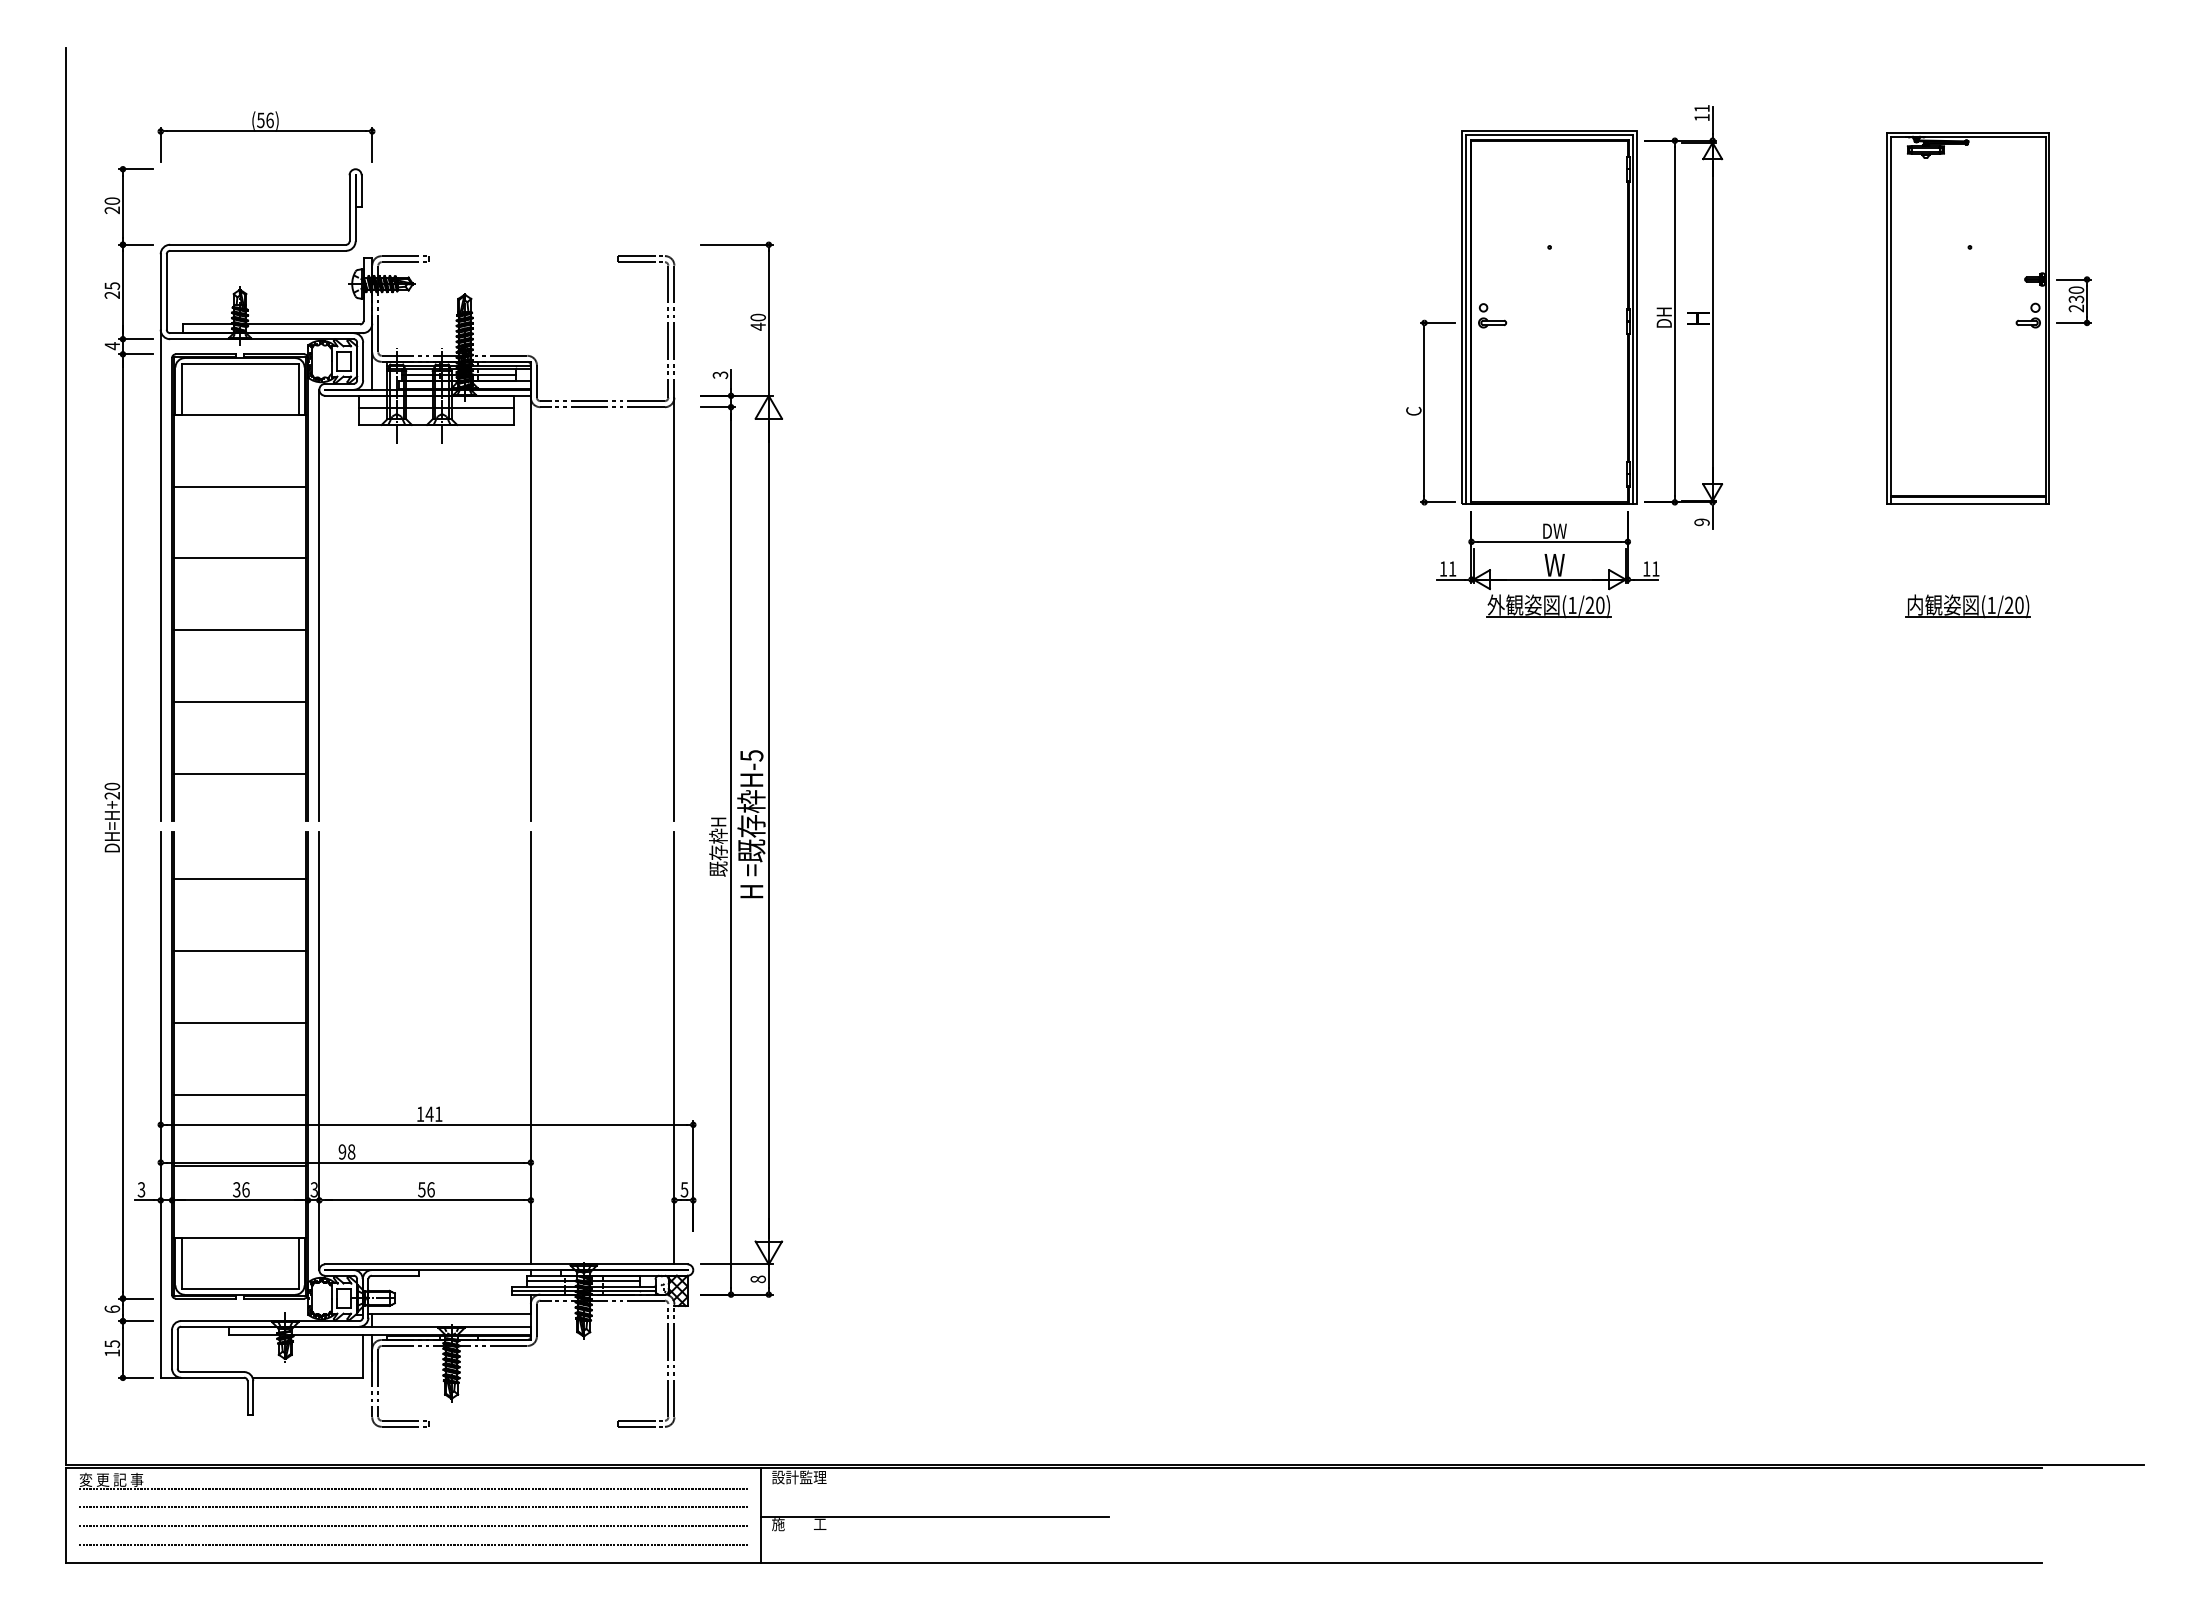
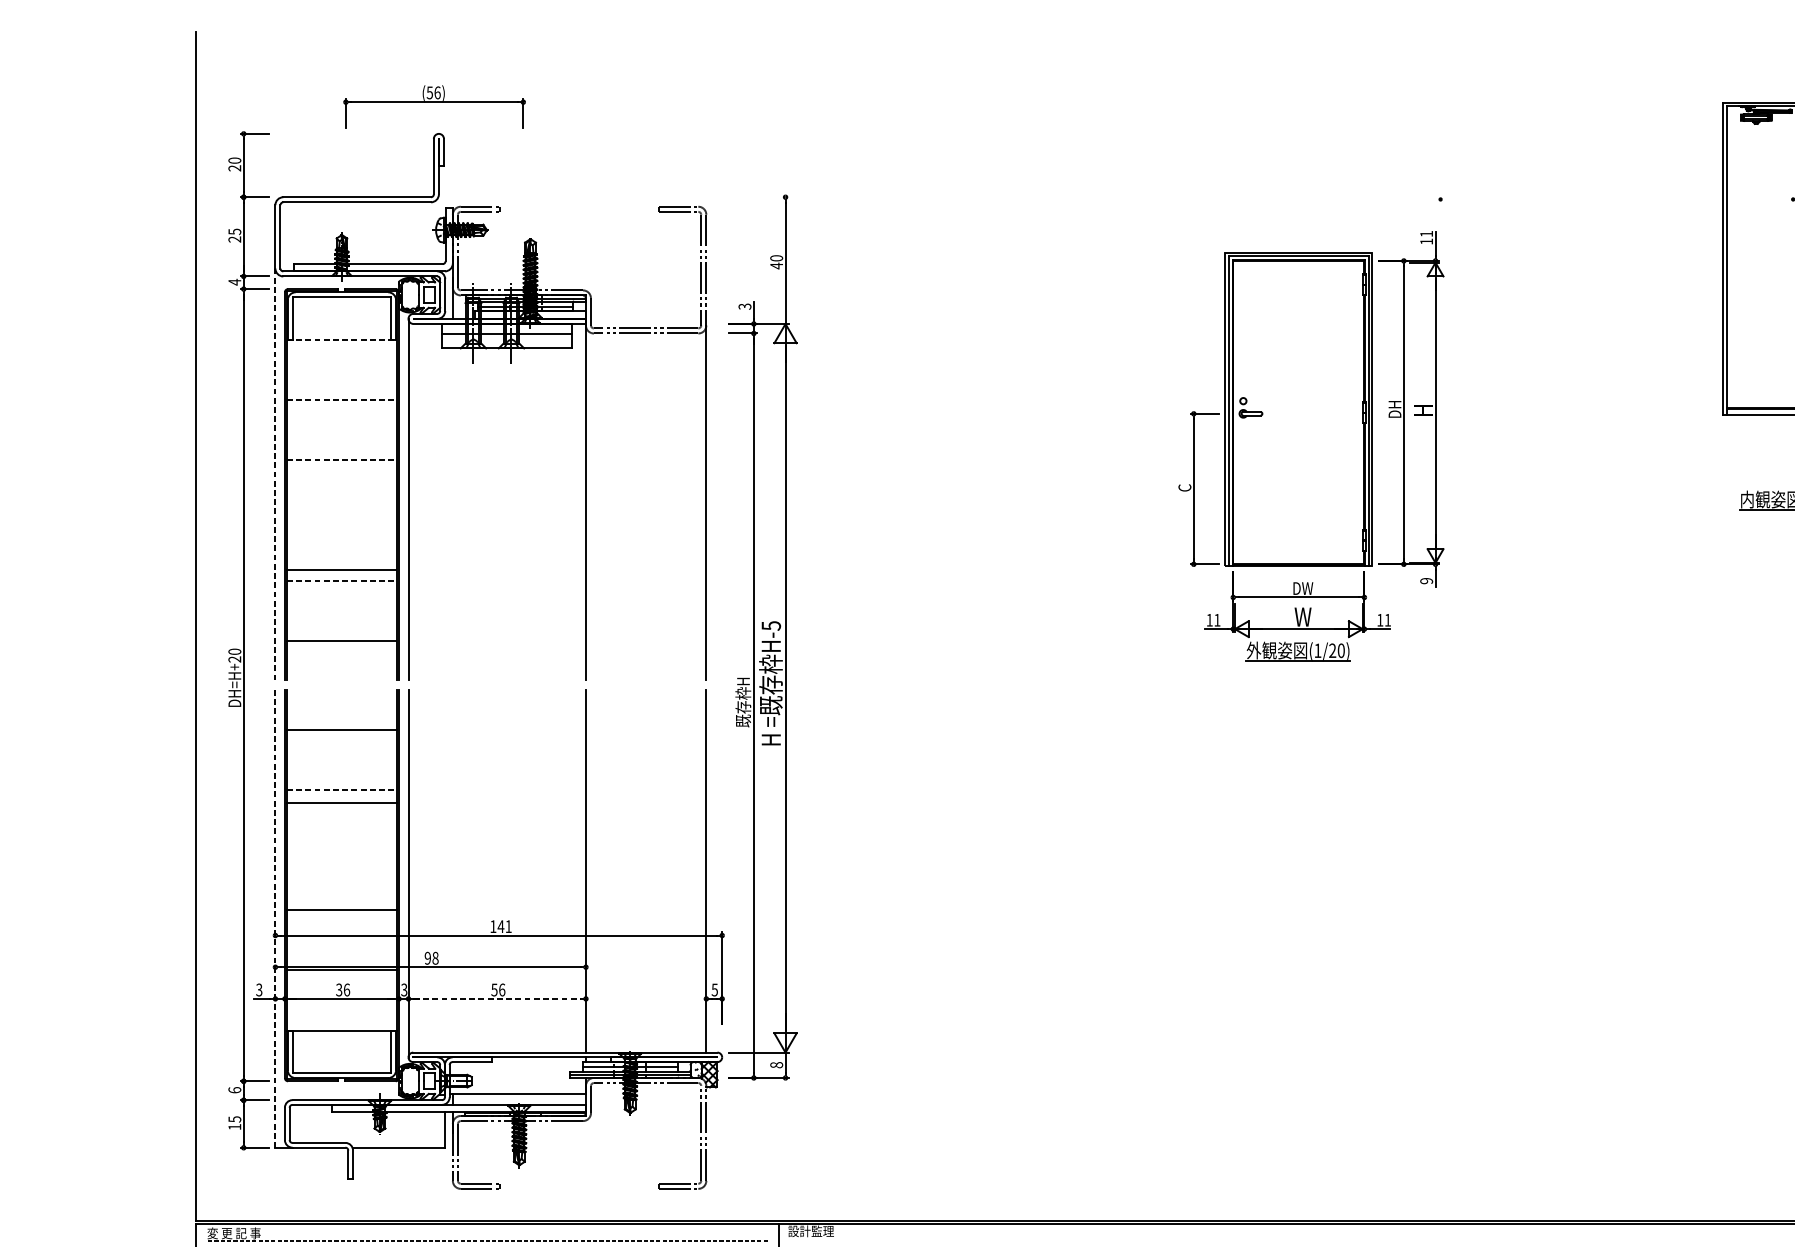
part: (266, 136) -> (434, 106), moved
line: (736, 244) -> (758, 197), removed
part: (1564, 361) -> (1311, 446), moved
line: (240, 414) -> (342, 339), solid -> dashed
line: (239, 486) -> (341, 400), solid -> dashed
line: (240, 558) -> (342, 460), solid -> dashed
line: (160, 575) -> (275, 474), solid -> dashed
line: (239, 630) -> (341, 570), moved
line: (239, 701) -> (341, 580), solid -> dashed
line: (240, 951) -> (342, 790), solid -> dashed
line: (239, 1022) -> (341, 802), moved
line: (160, 1105) -> (275, 919), solid -> dashed
line: (425, 1200) -> (497, 999), solid -> dashed

